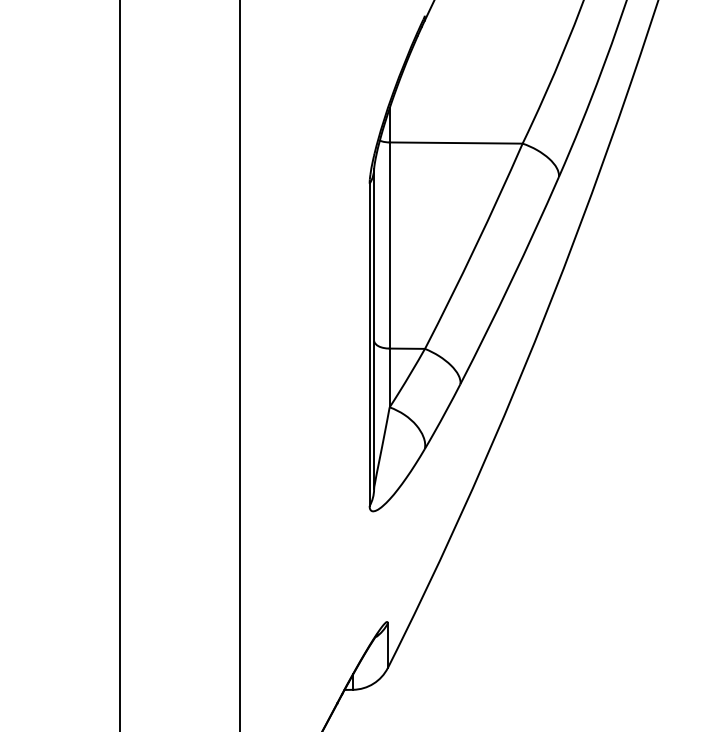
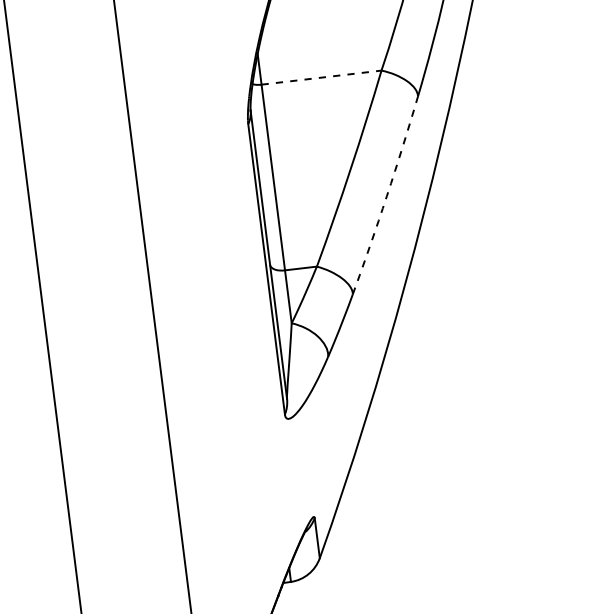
line: (456, 143) -> (321, 78), solid -> dashed
arc: (511, 281) -> (387, 196), solid -> dashed

